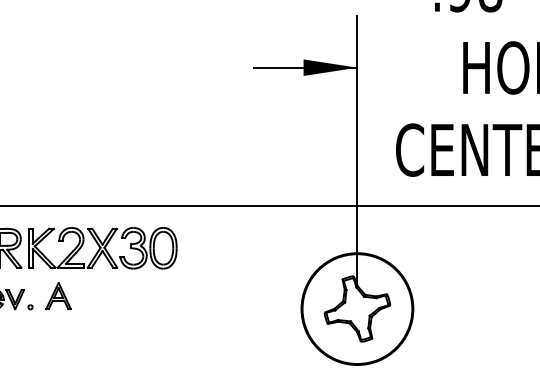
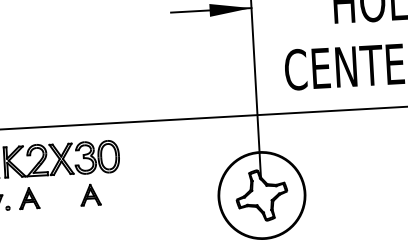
part: (137, 296) -> (90, 195), added

